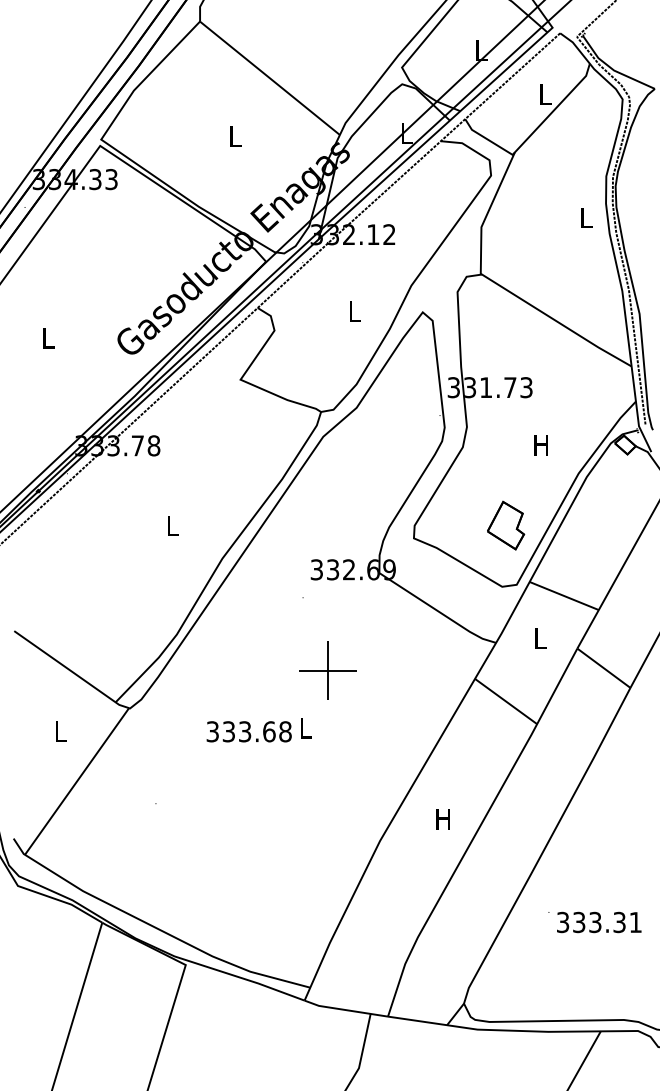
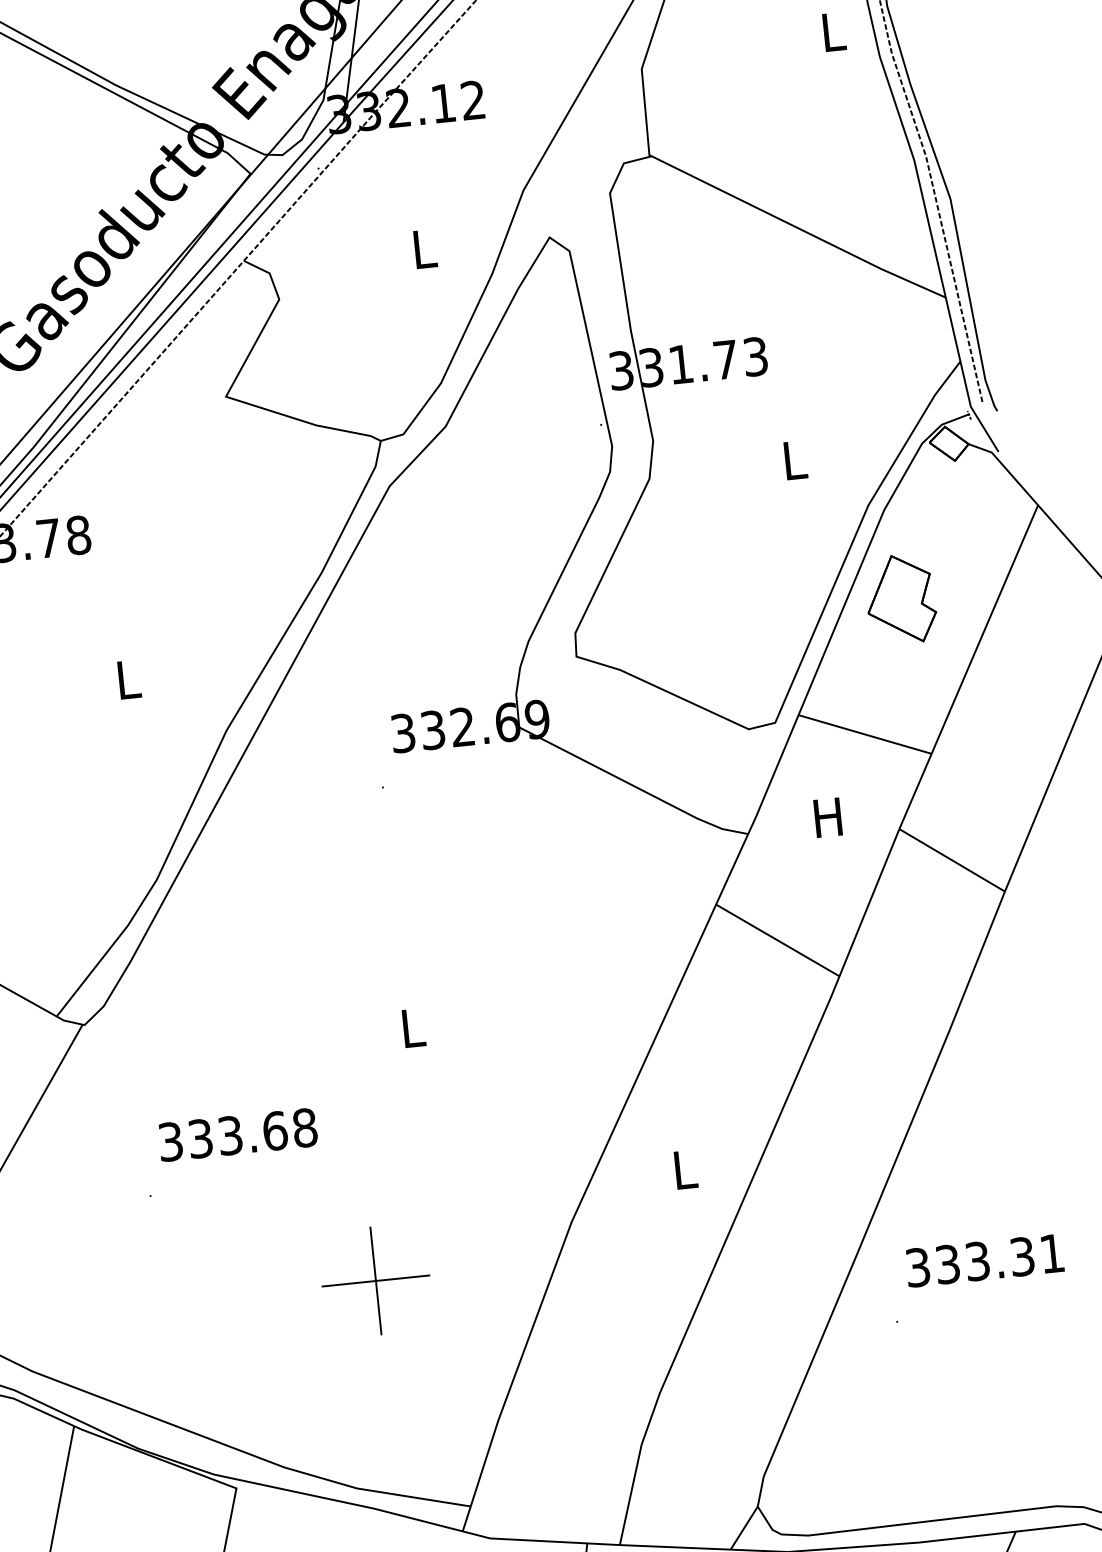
text: (540, 445) -> (792, 460), H -> L
part: (506, 525) -> (901, 598), moved
text: (539, 638) -> (827, 817), L -> H
part: (327, 670) -> (375, 1280), moved
text: (248, 731) -> (236, 1134), moved
text: (442, 819) -> (682, 1170), H -> L
text: (599, 922) -> (985, 1260), moved

